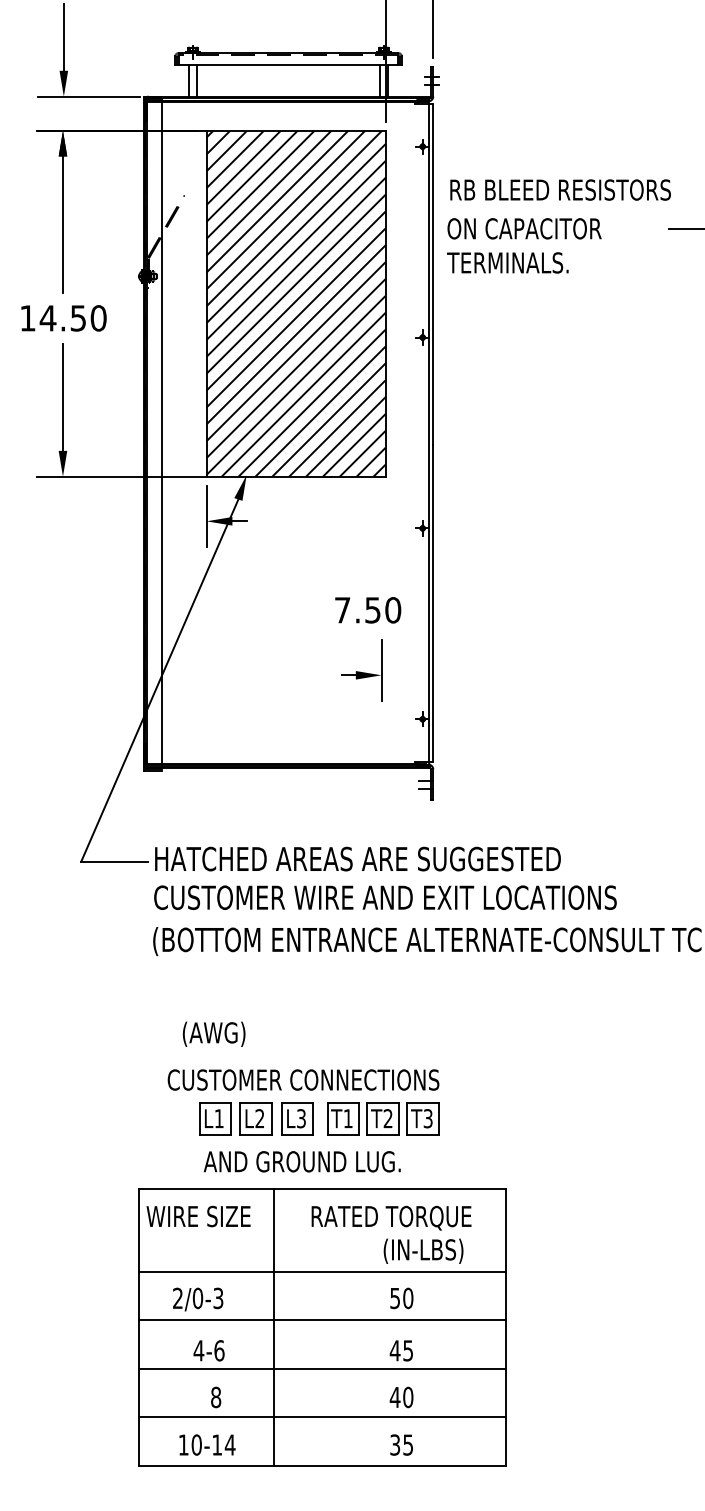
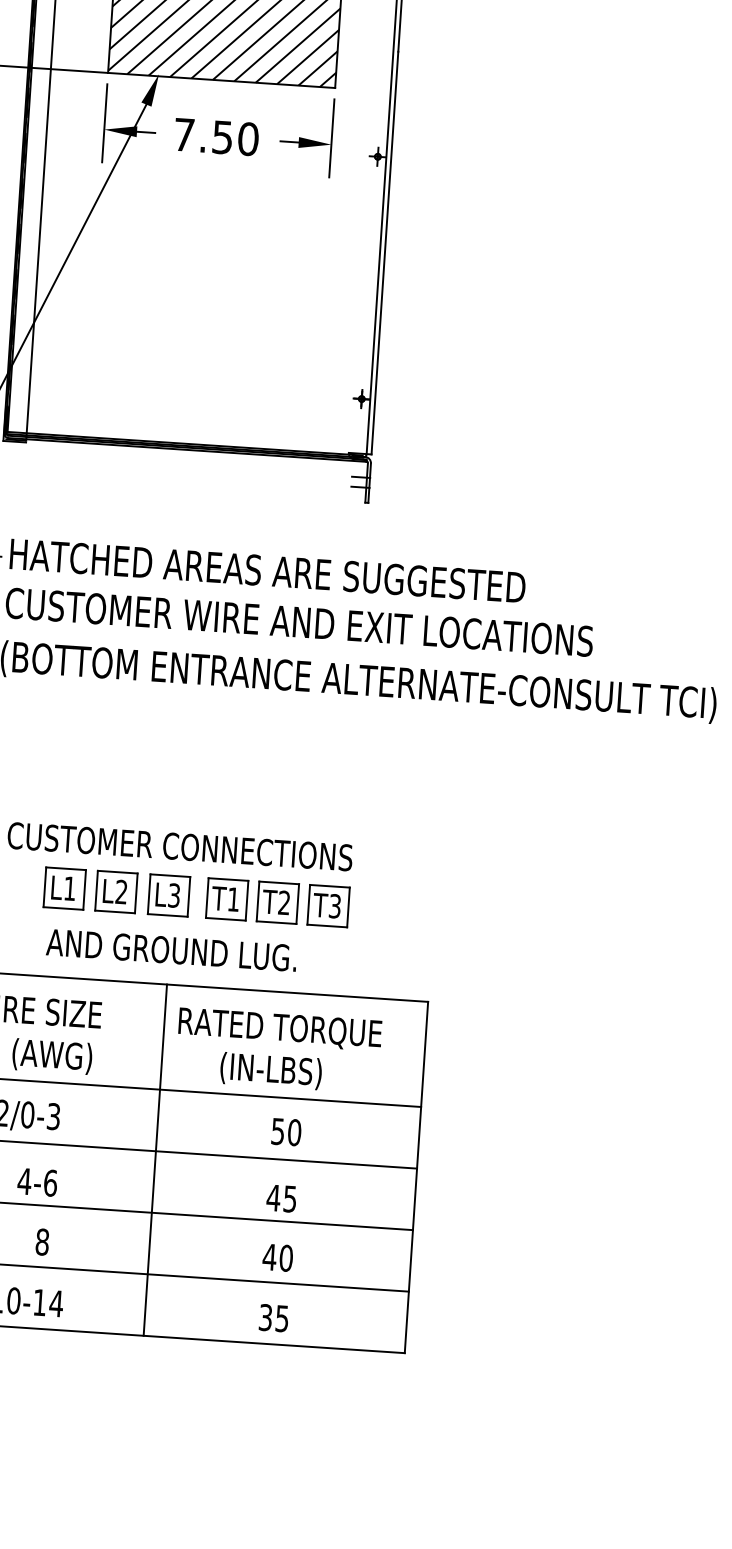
text: (368, 610) -> (217, 137), moved
part: (361, 670) -> (306, 136), moved
text: (213, 1033) -> (51, 1055), moved
text: (423, 1250) -> (271, 1070), moved
line: (274, 1326) -> (155, 1159), moved

